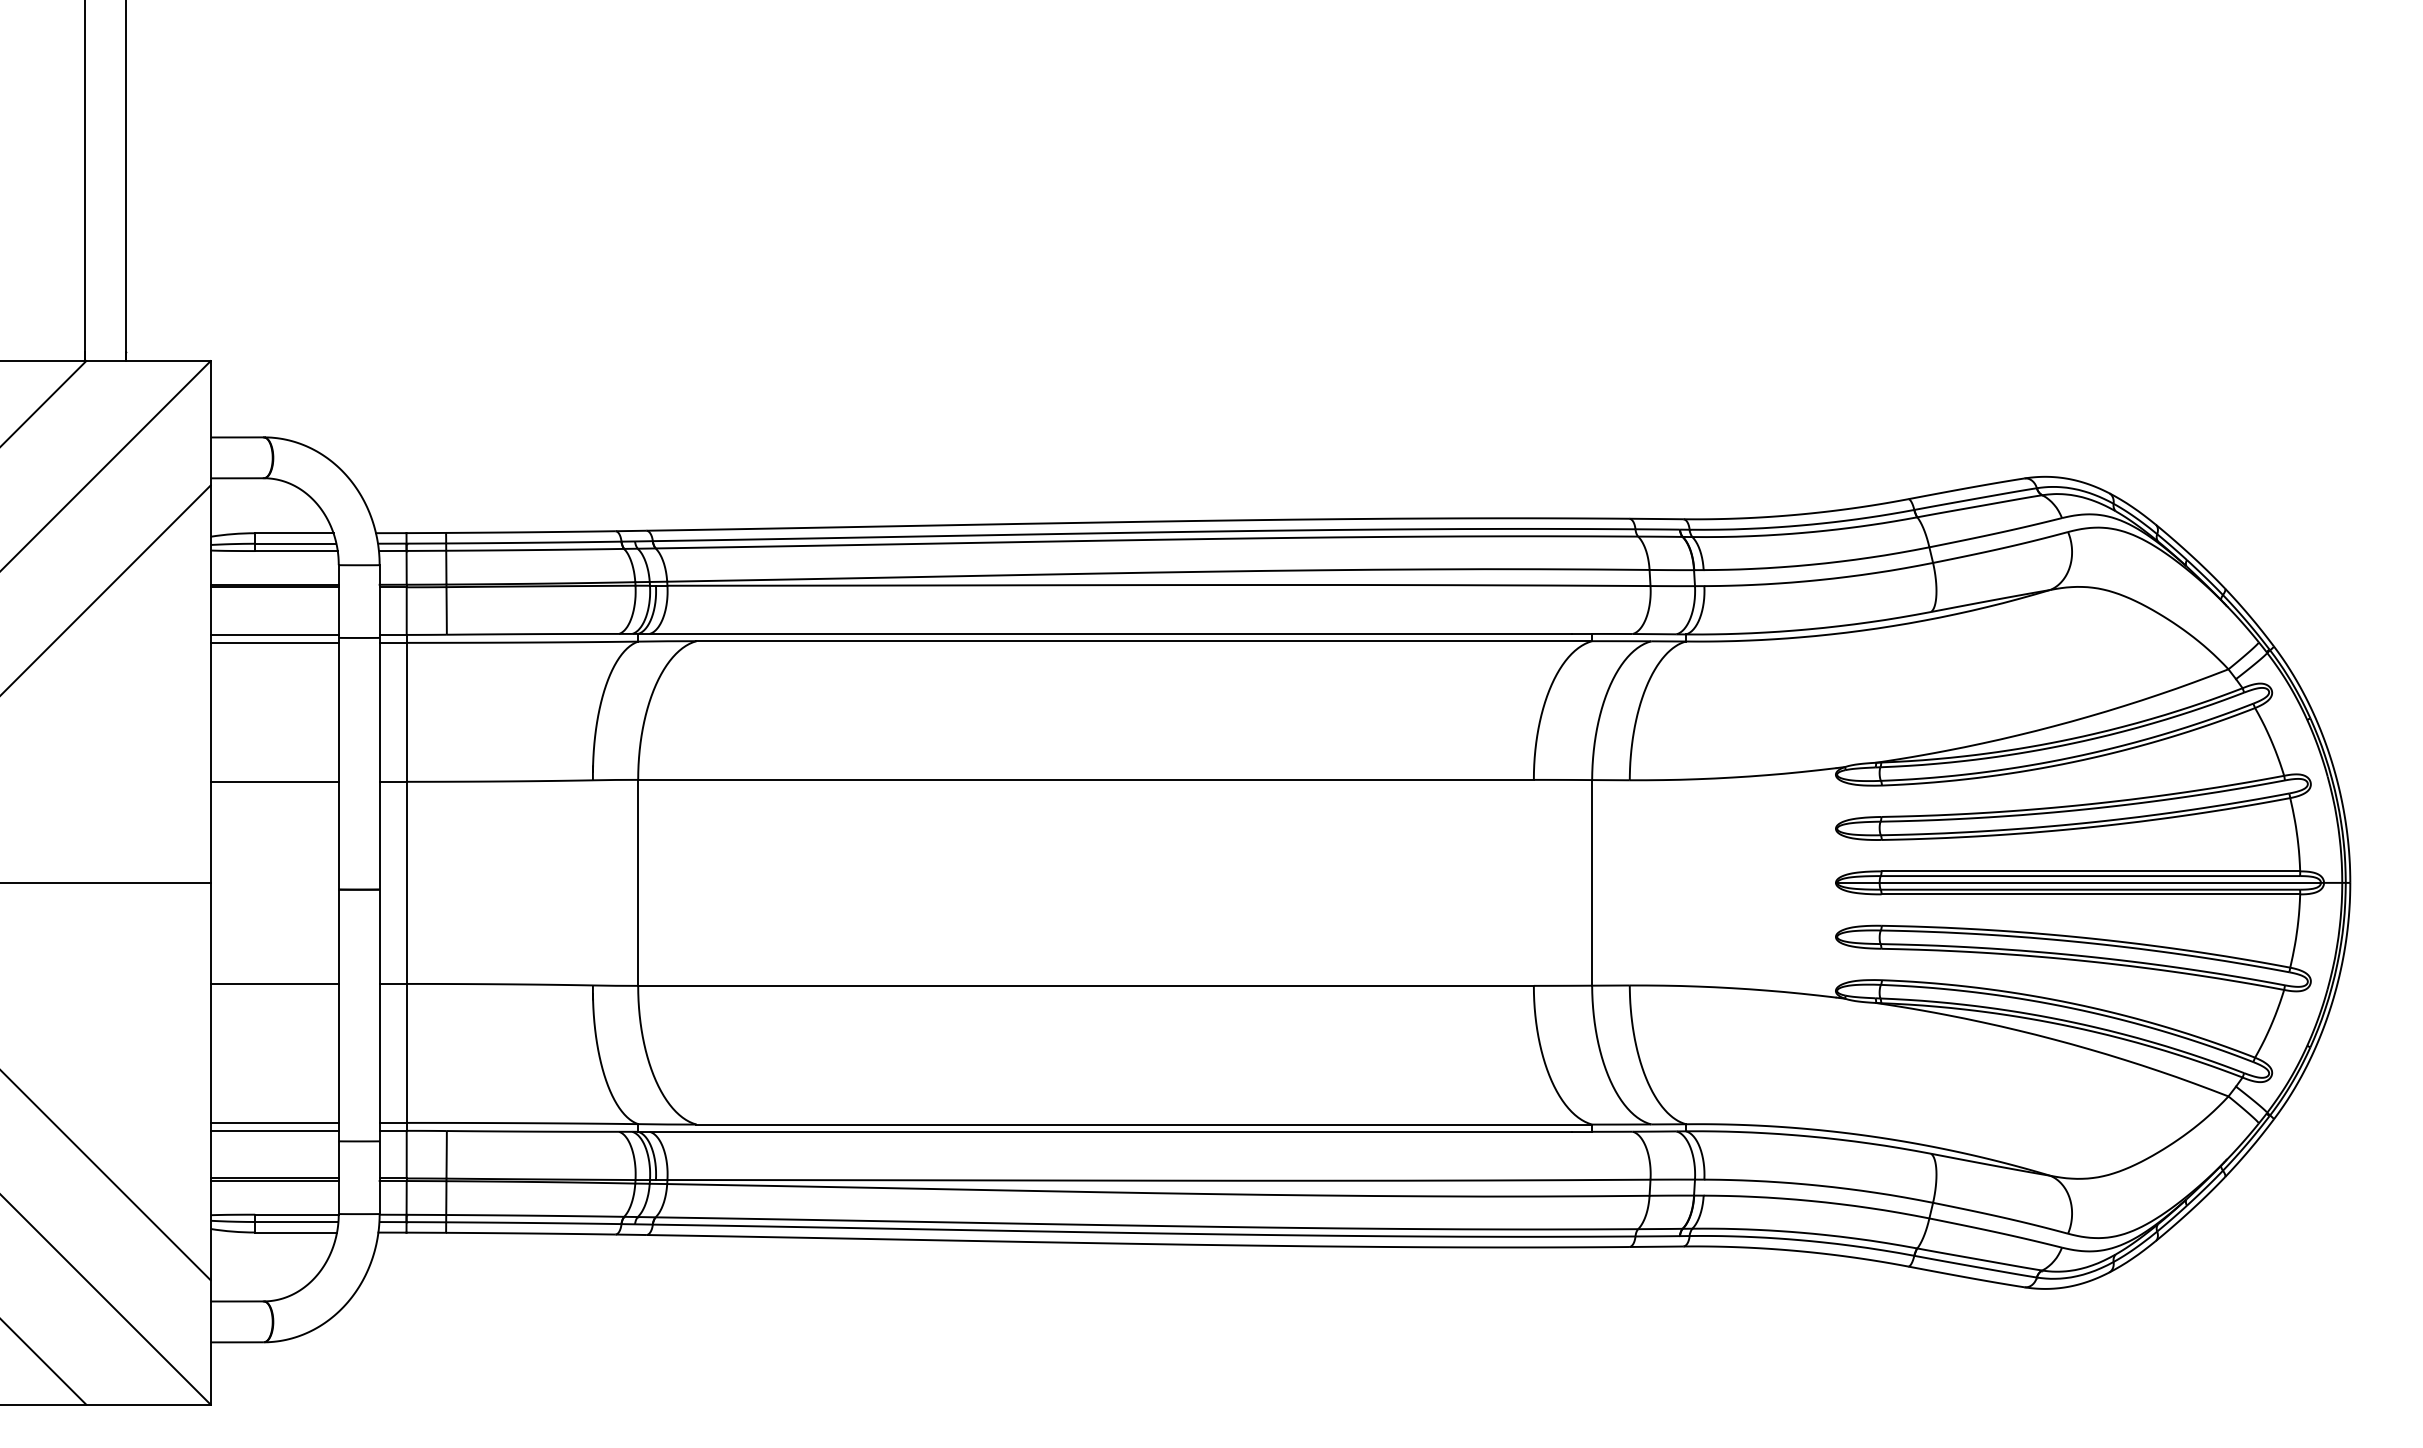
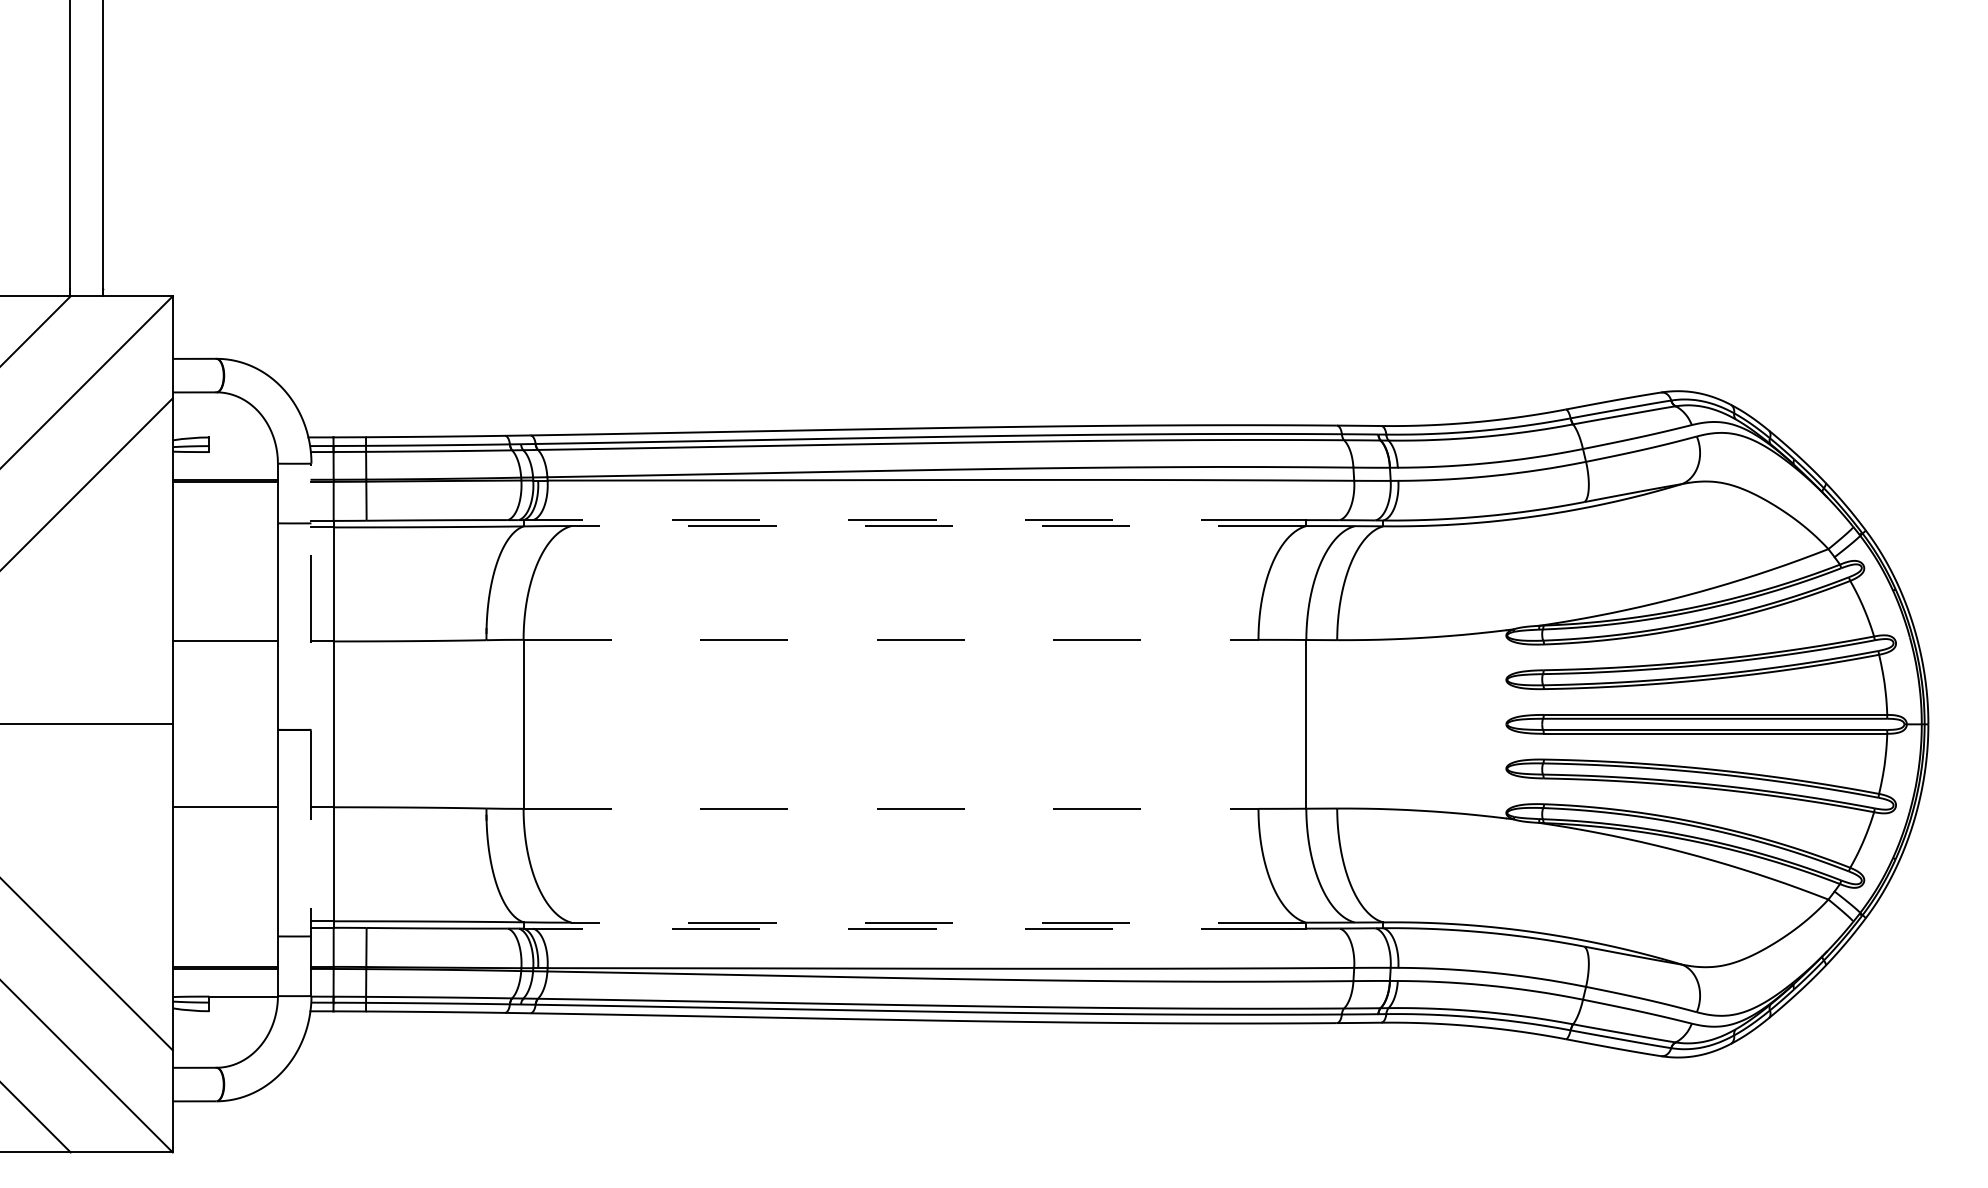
line: (294, 533) -> (241, 437), removed
line: (295, 543) -> (242, 445), removed
line: (296, 551) -> (243, 452), removed
line: (1104, 633) -> (906, 519), solid -> dashed
line: (274, 634) -> (225, 520), removed
line: (1144, 641) -> (939, 526), solid -> dashed
line: (274, 642) -> (225, 527), removed
line: (1086, 779) -> (891, 639), solid -> dashed
line: (2078, 882) -> (1705, 724), removed
line: (379, 889) -> (311, 729), solid -> dashed
line: (1086, 985) -> (891, 808), solid -> dashed
line: (274, 1122) -> (225, 920), removed
line: (1144, 1124) -> (939, 922), solid -> dashed
line: (274, 1130) -> (225, 927), removed
line: (1104, 1131) -> (906, 928), solid -> dashed
line: (296, 1222) -> (243, 1003), removed
line: (296, 1232) -> (243, 1011), removed

